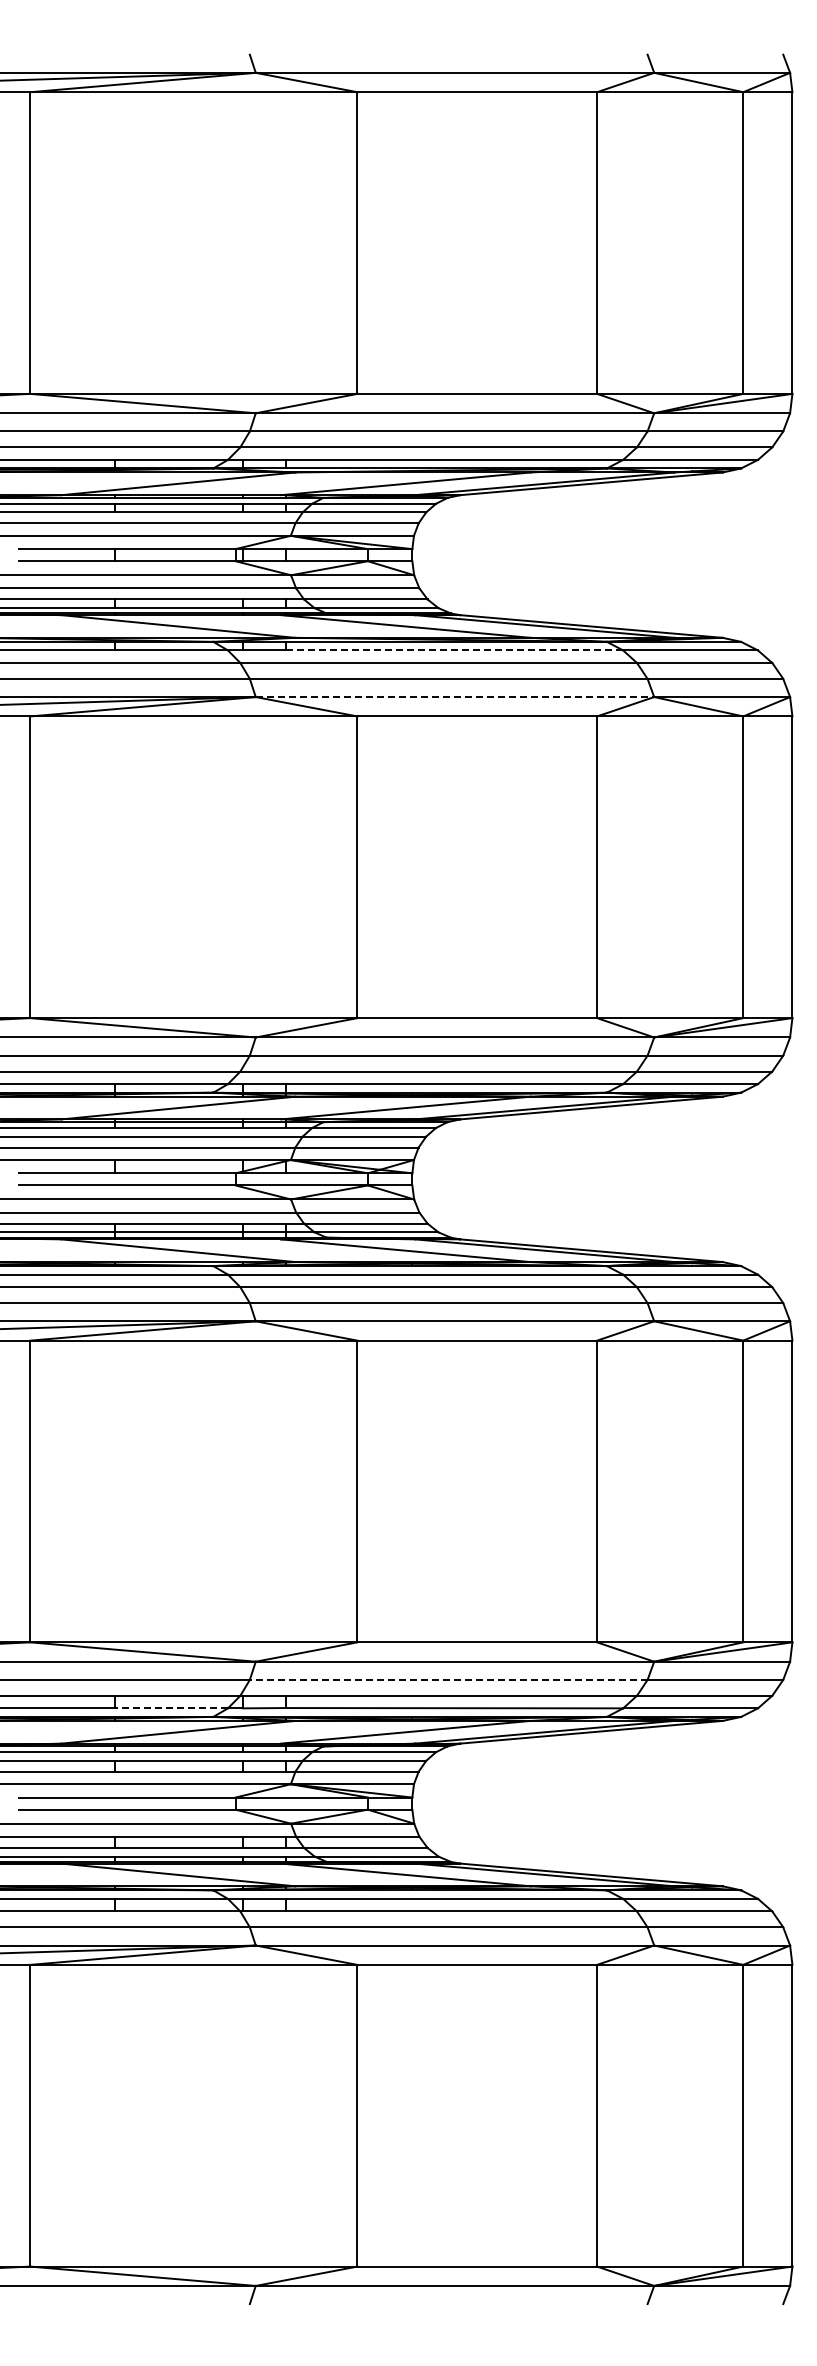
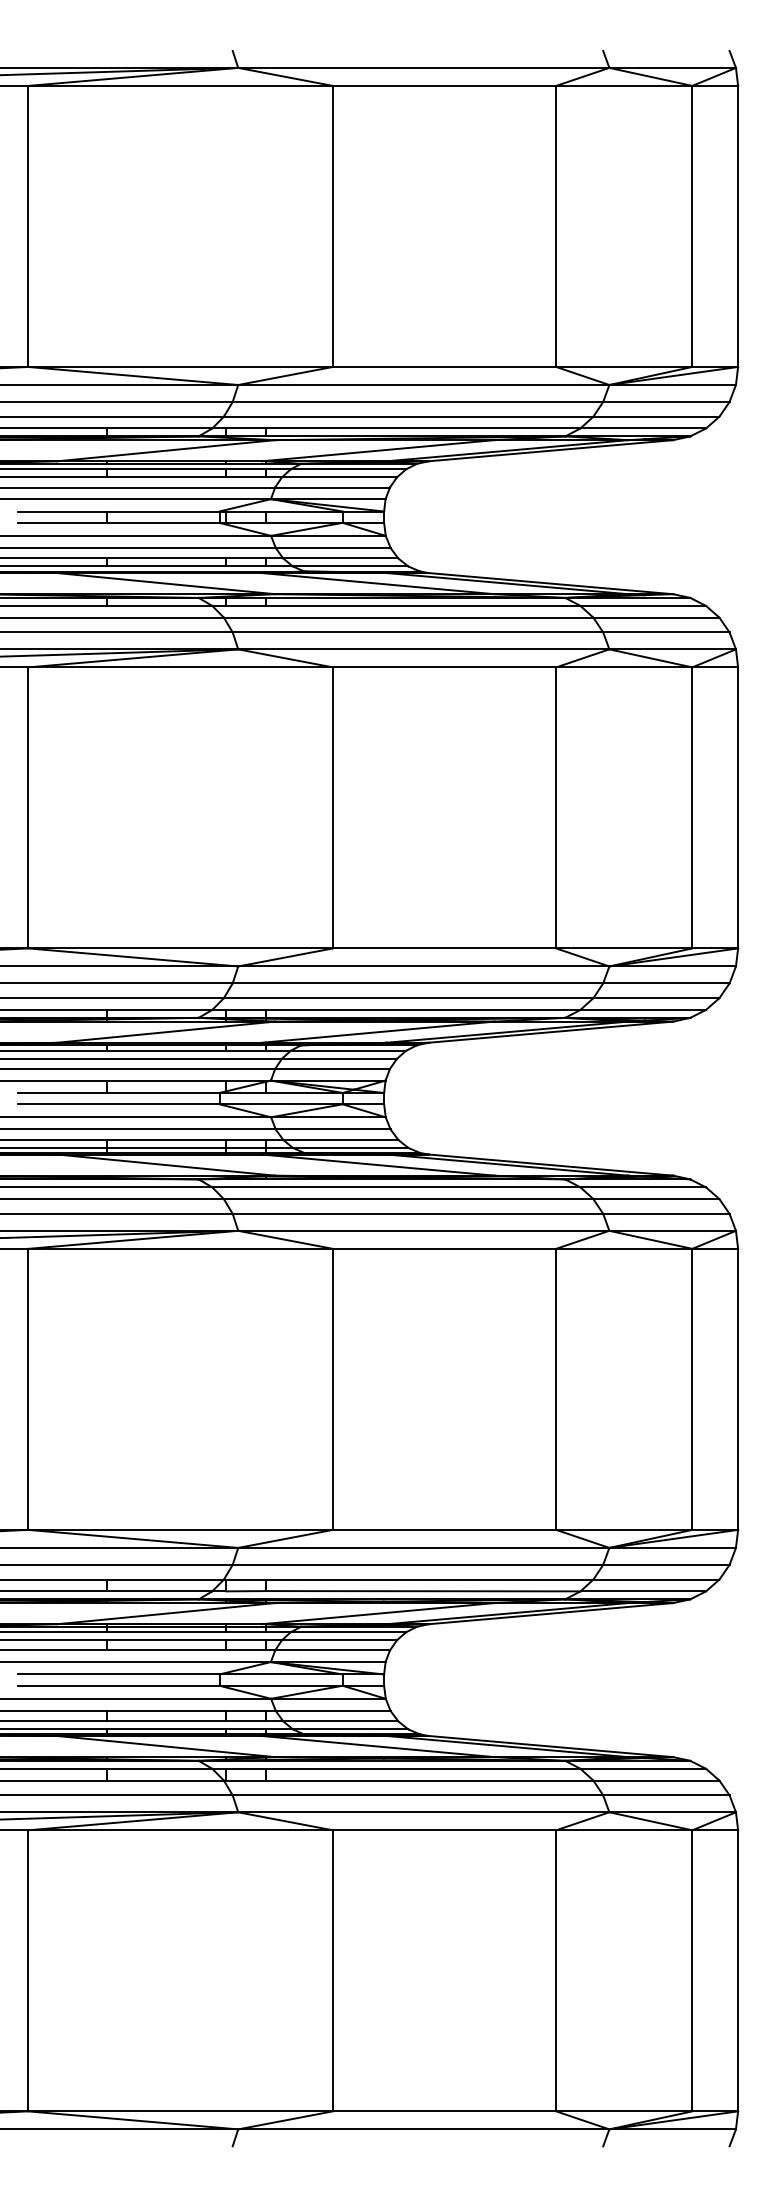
line: (454, 650) -> (423, 605), dashed -> solid
line: (455, 697) -> (424, 649), dashed -> solid
line: (448, 1679) -> (417, 1564), dashed -> solid
line: (171, 1708) -> (159, 1591), dashed -> solid

